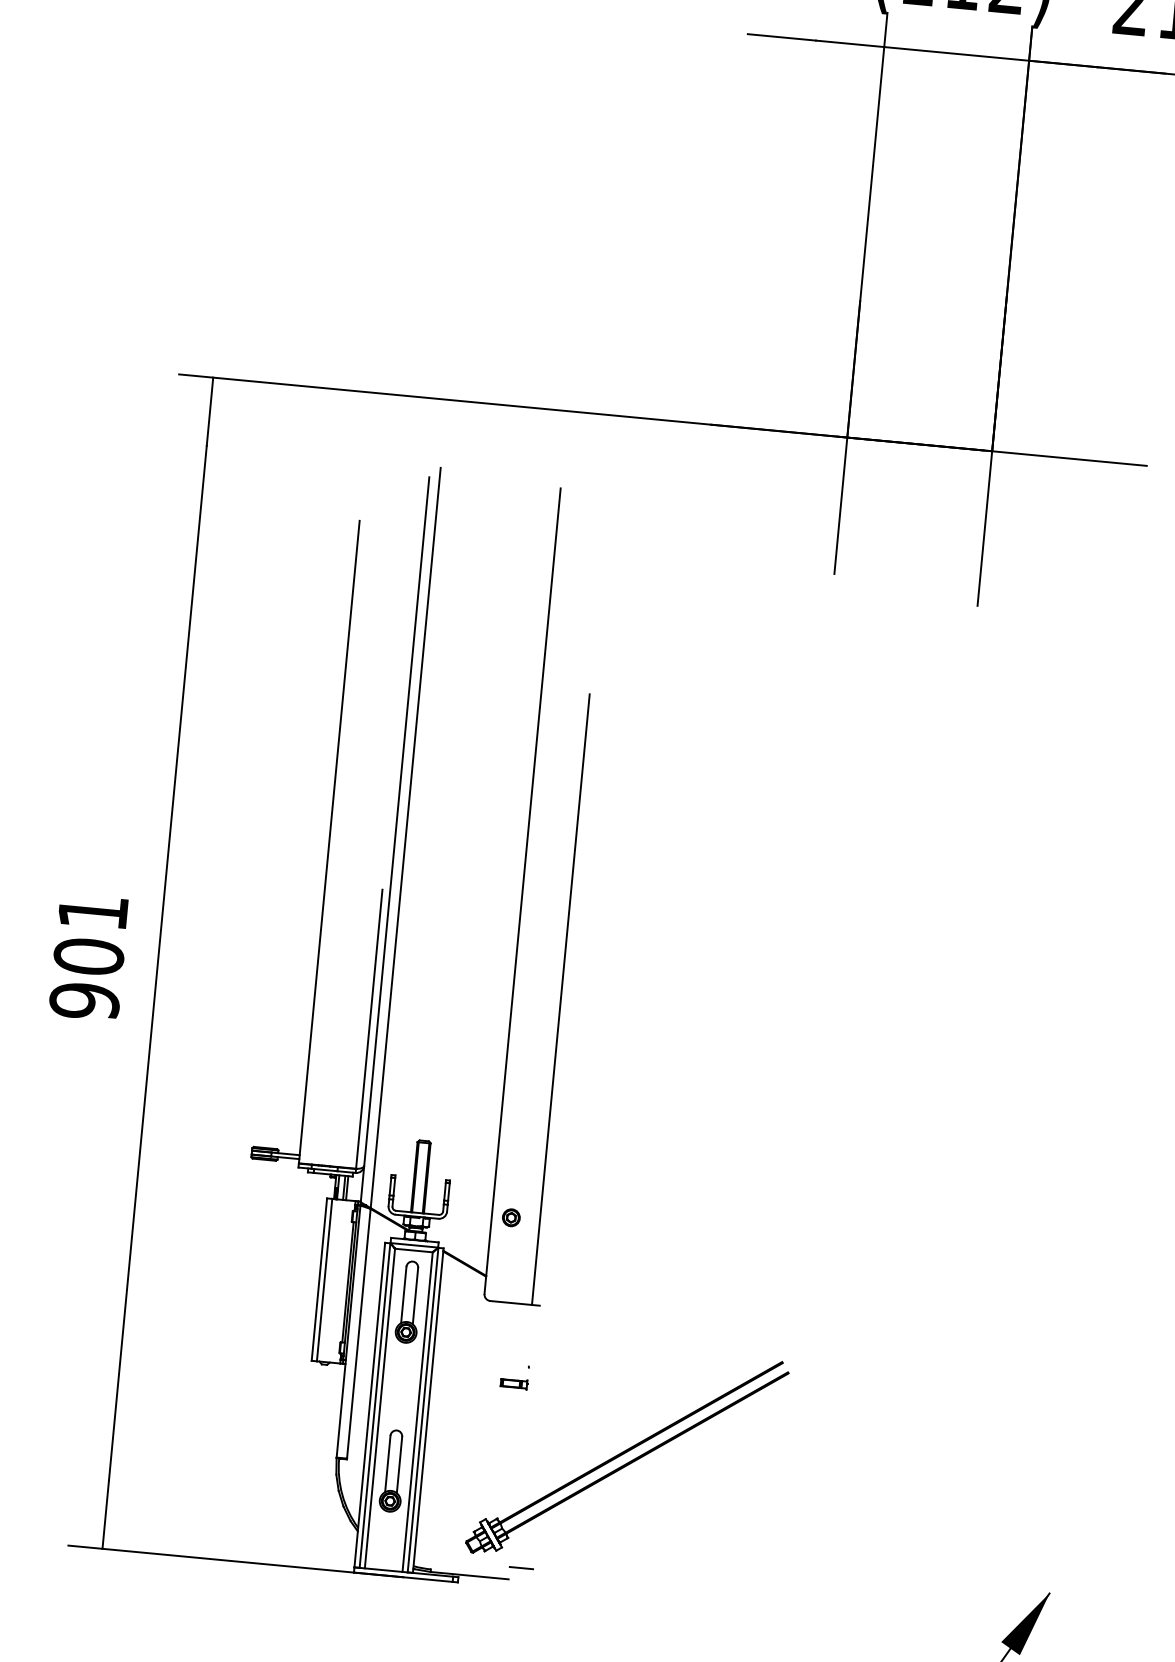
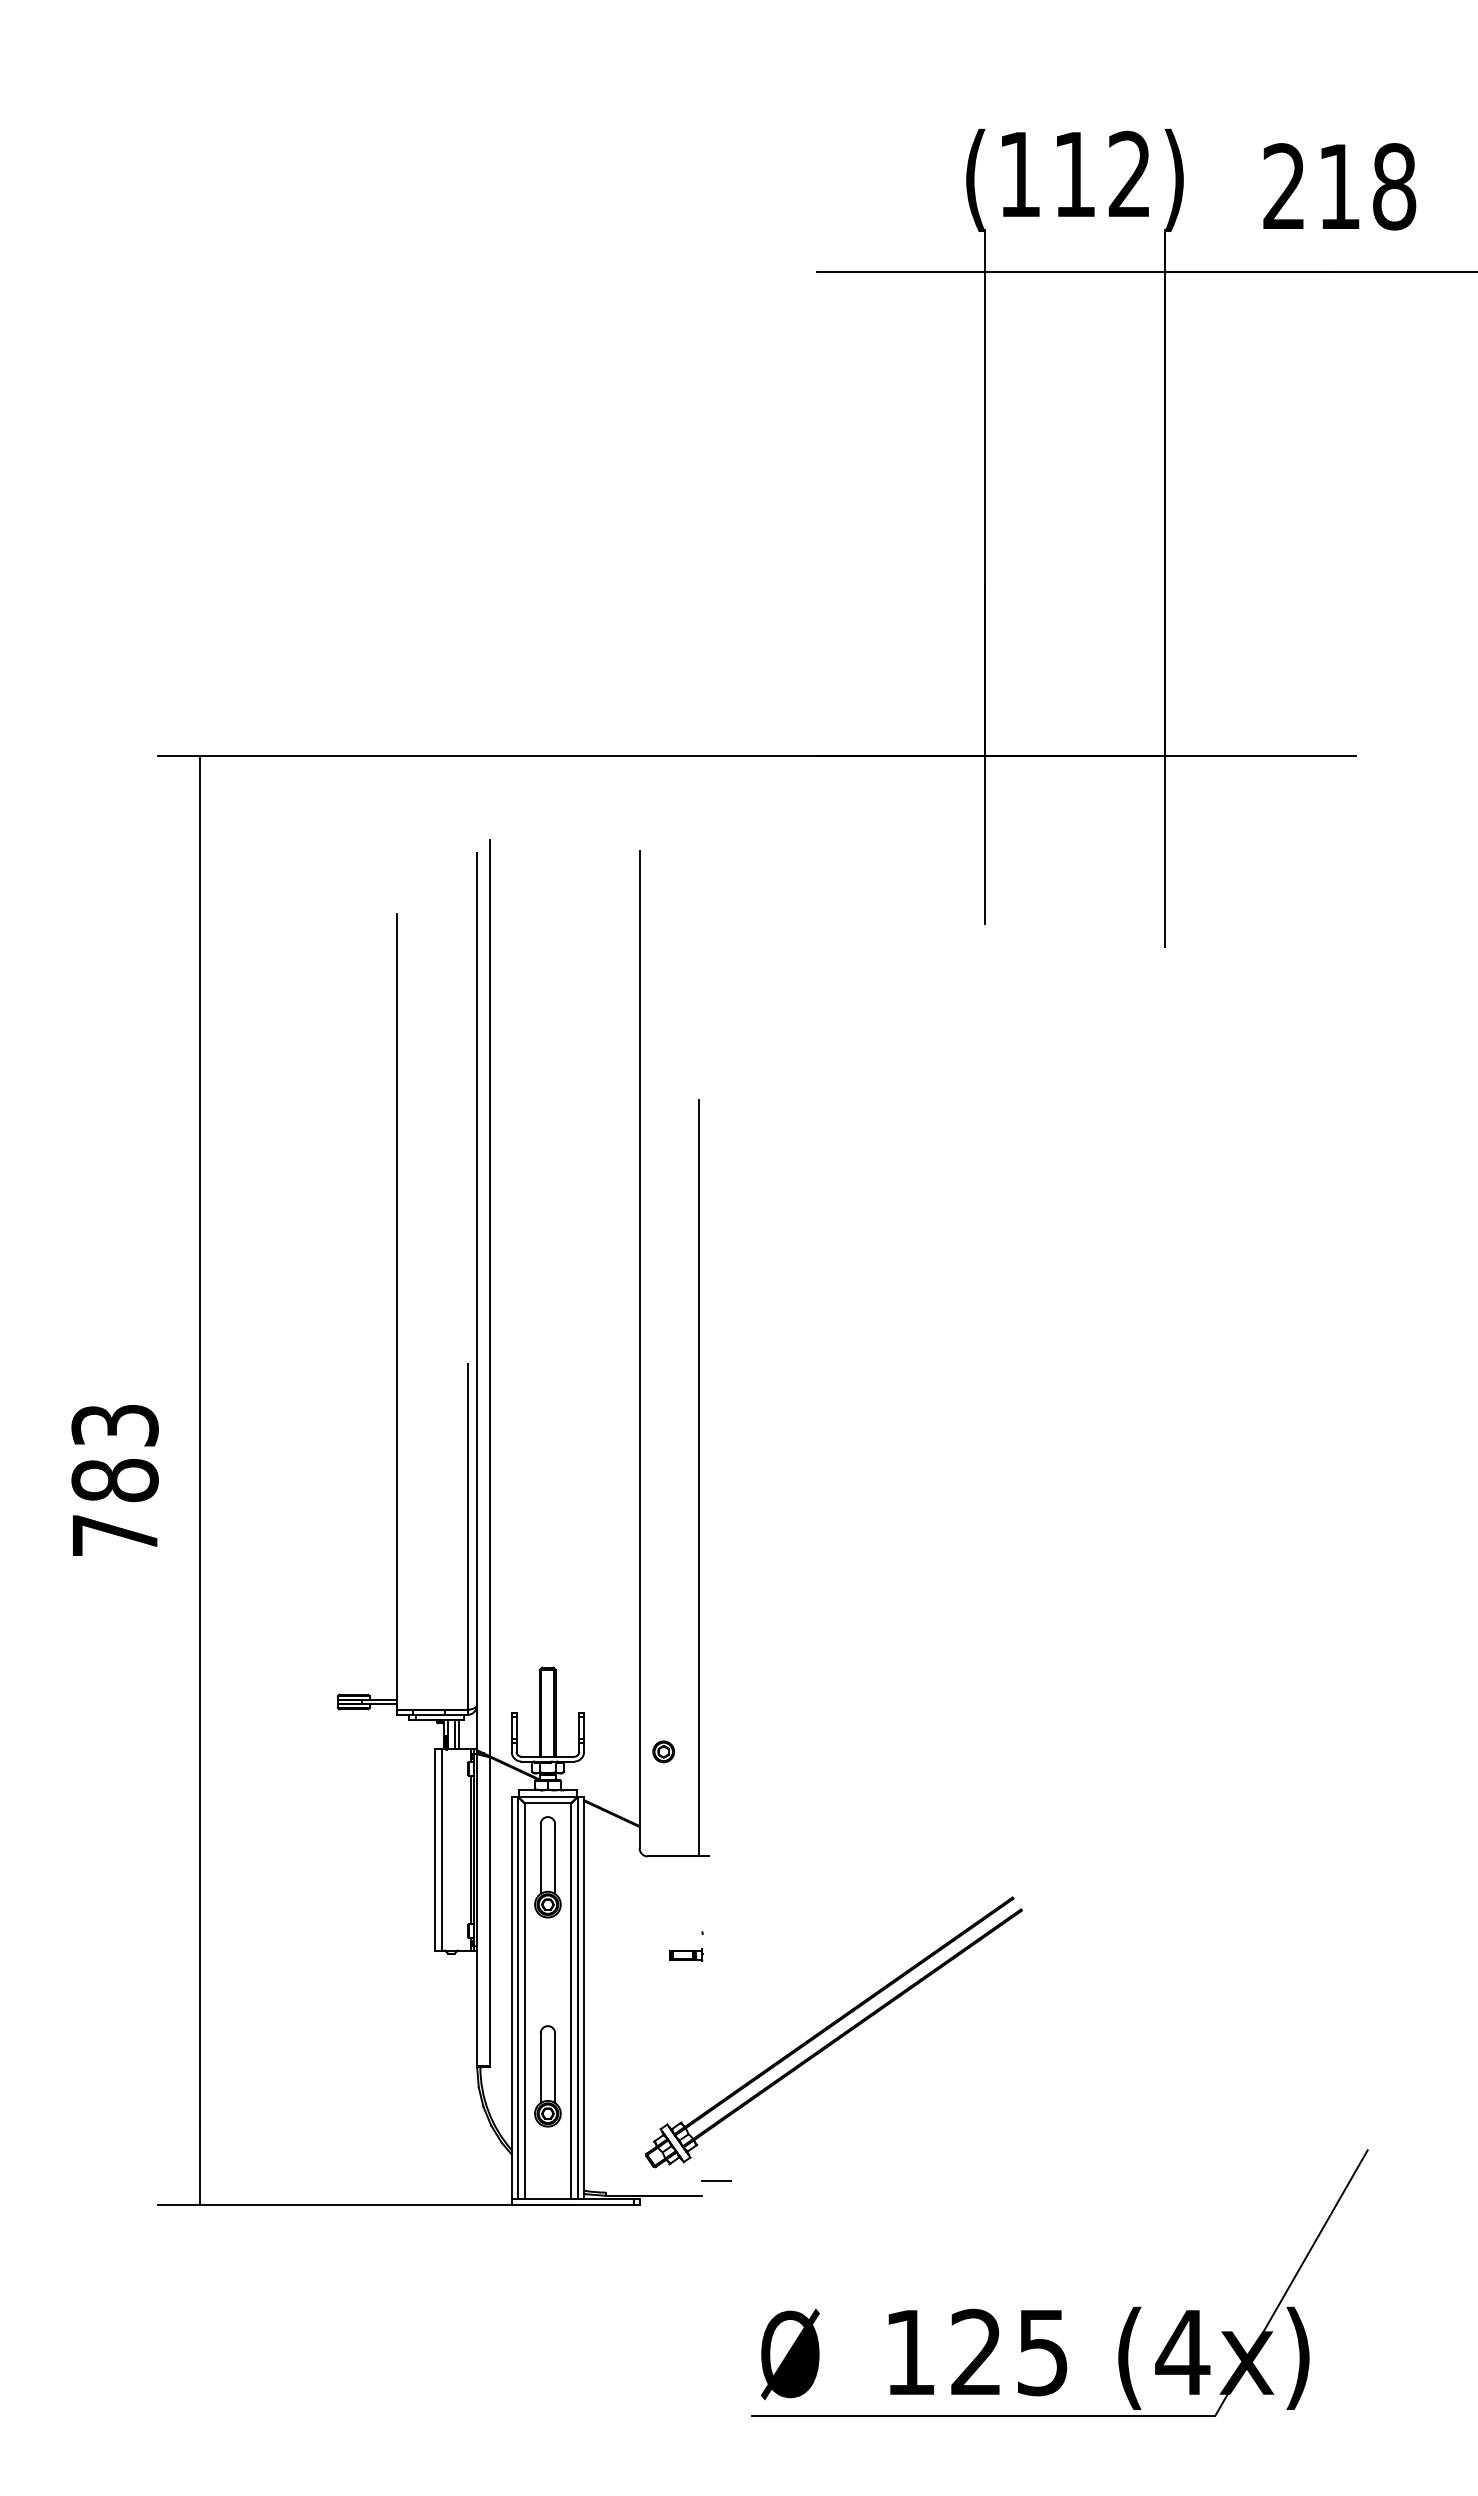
text: (88, 957) -> (114, 1481), 901 -> 783
fill: (1024, 1622) -> (1340, 2189), removed

